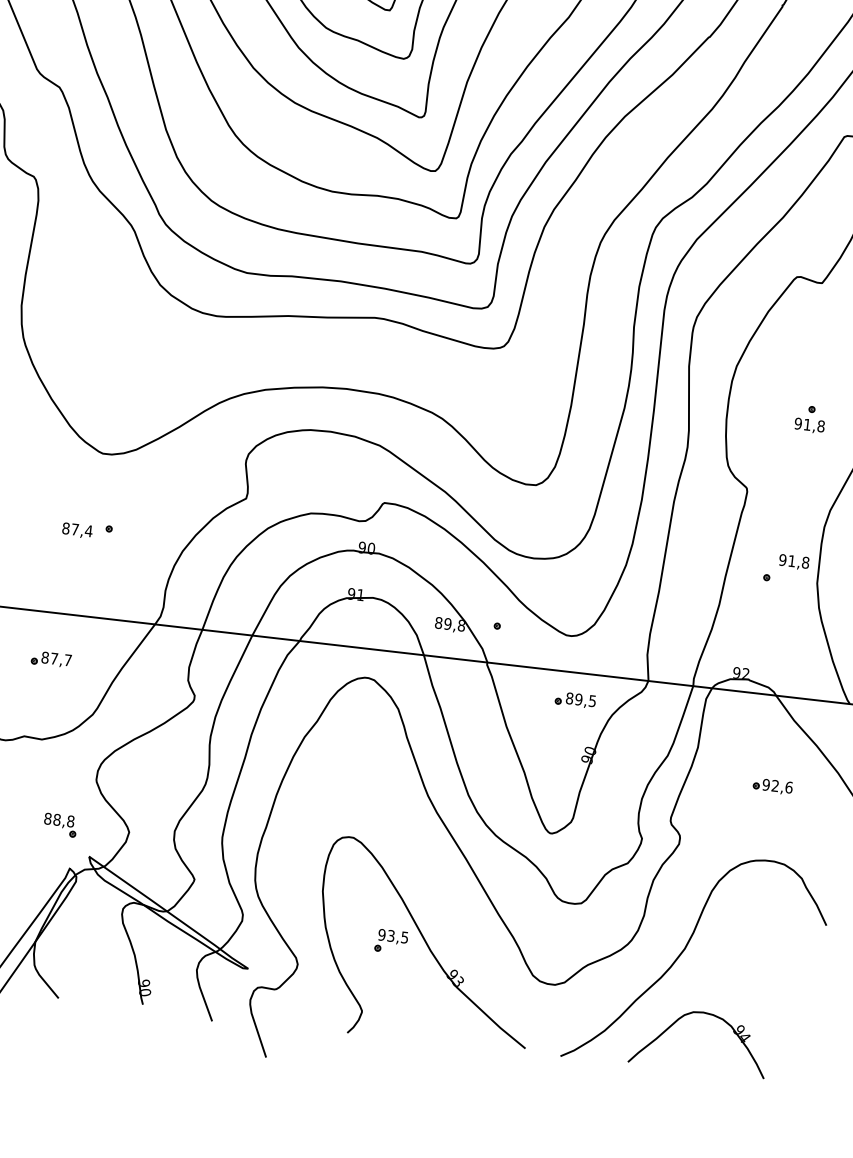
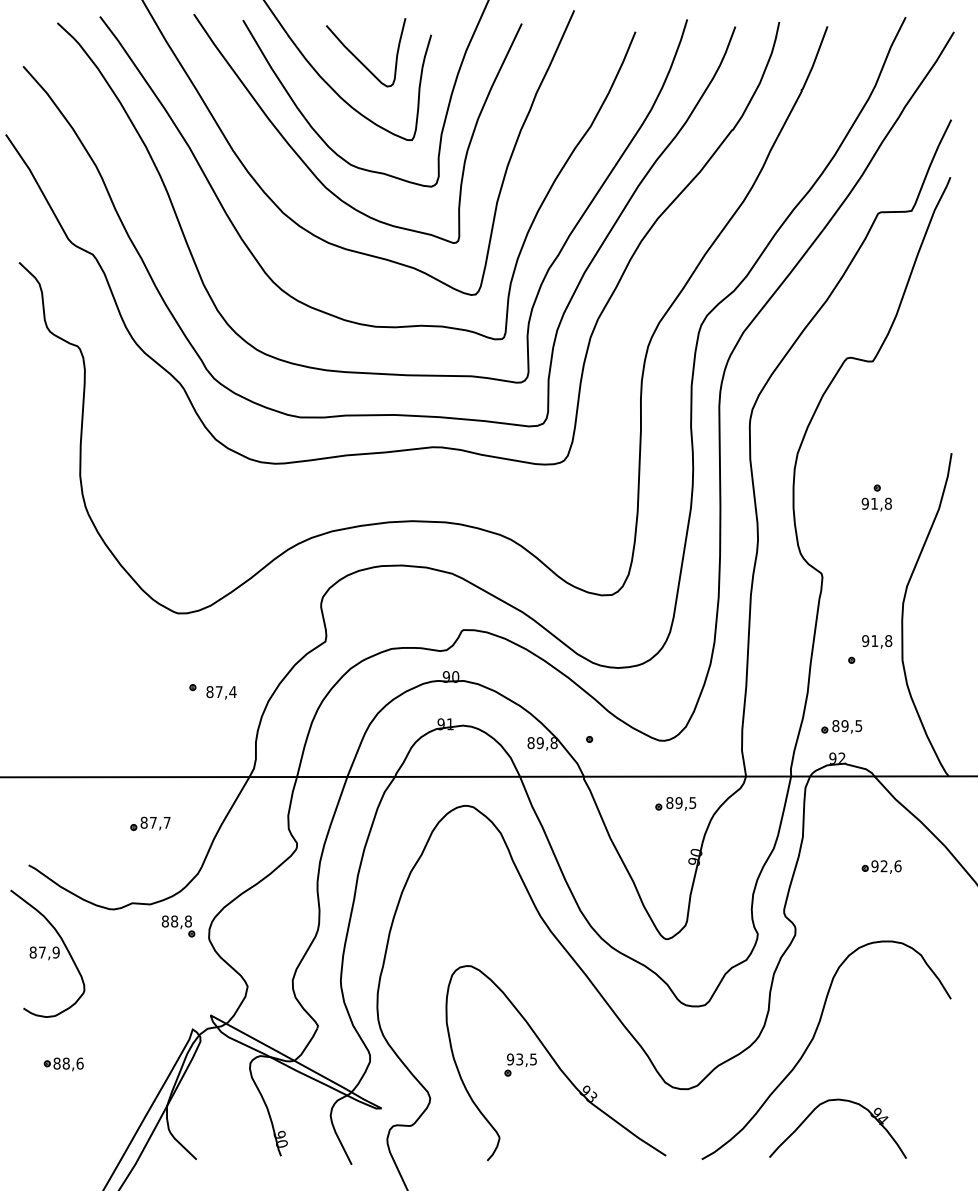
text: (77, 530) -> (221, 692), moved
part: (749, 642) -> (841, 726), added
part: (60, 825) -> (178, 926), moved

